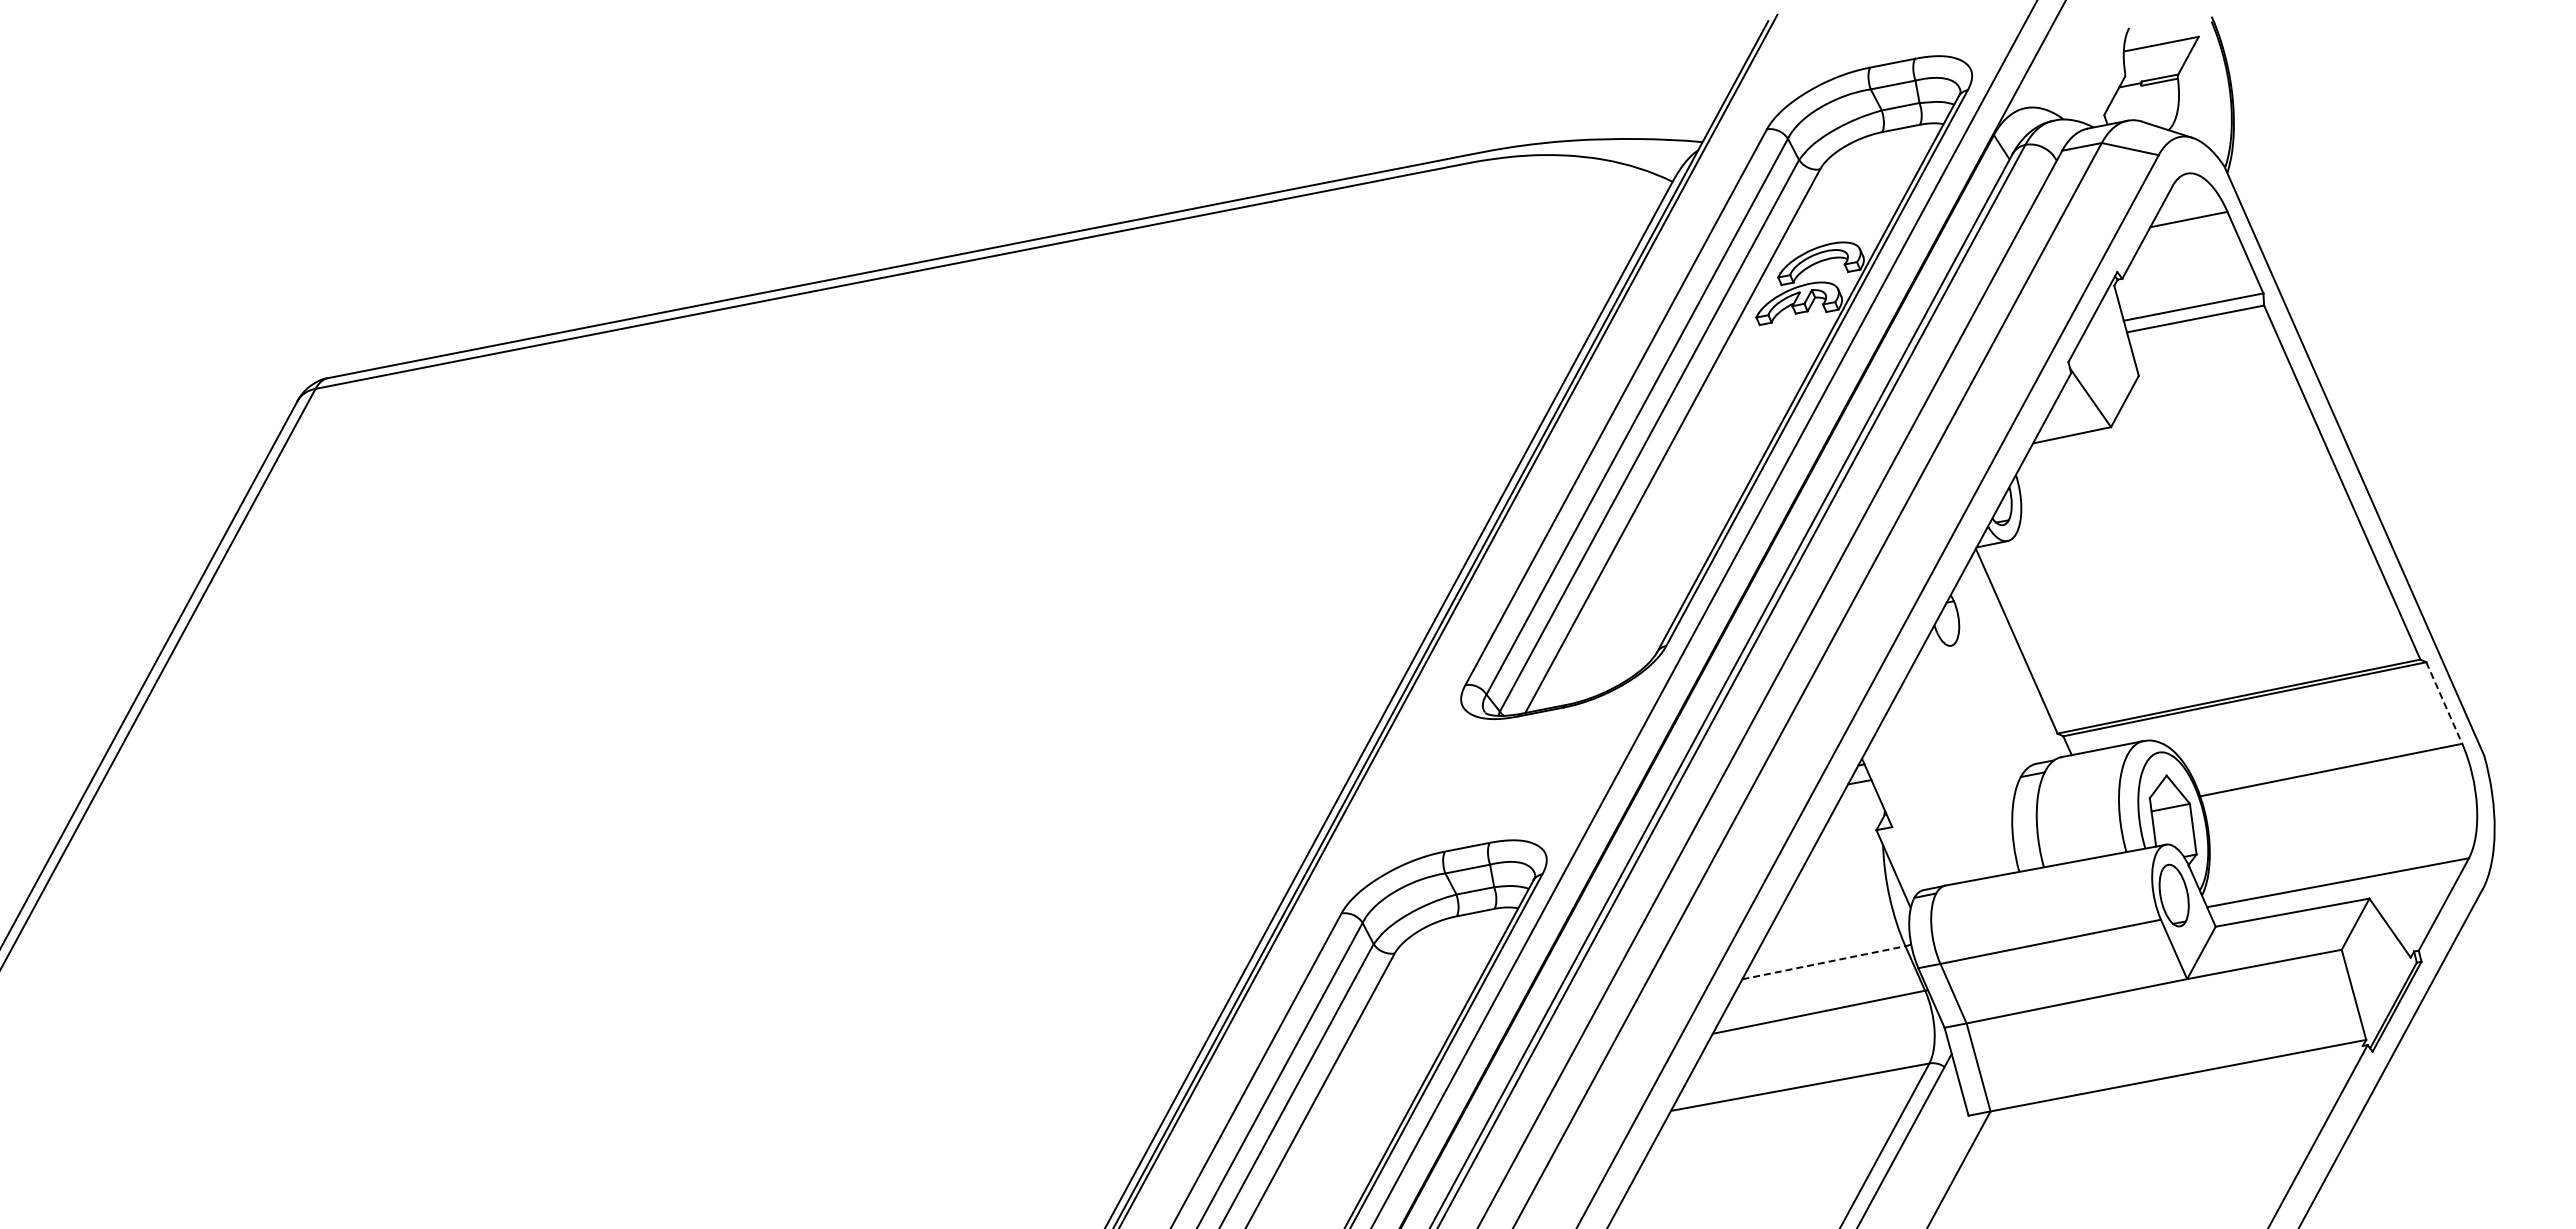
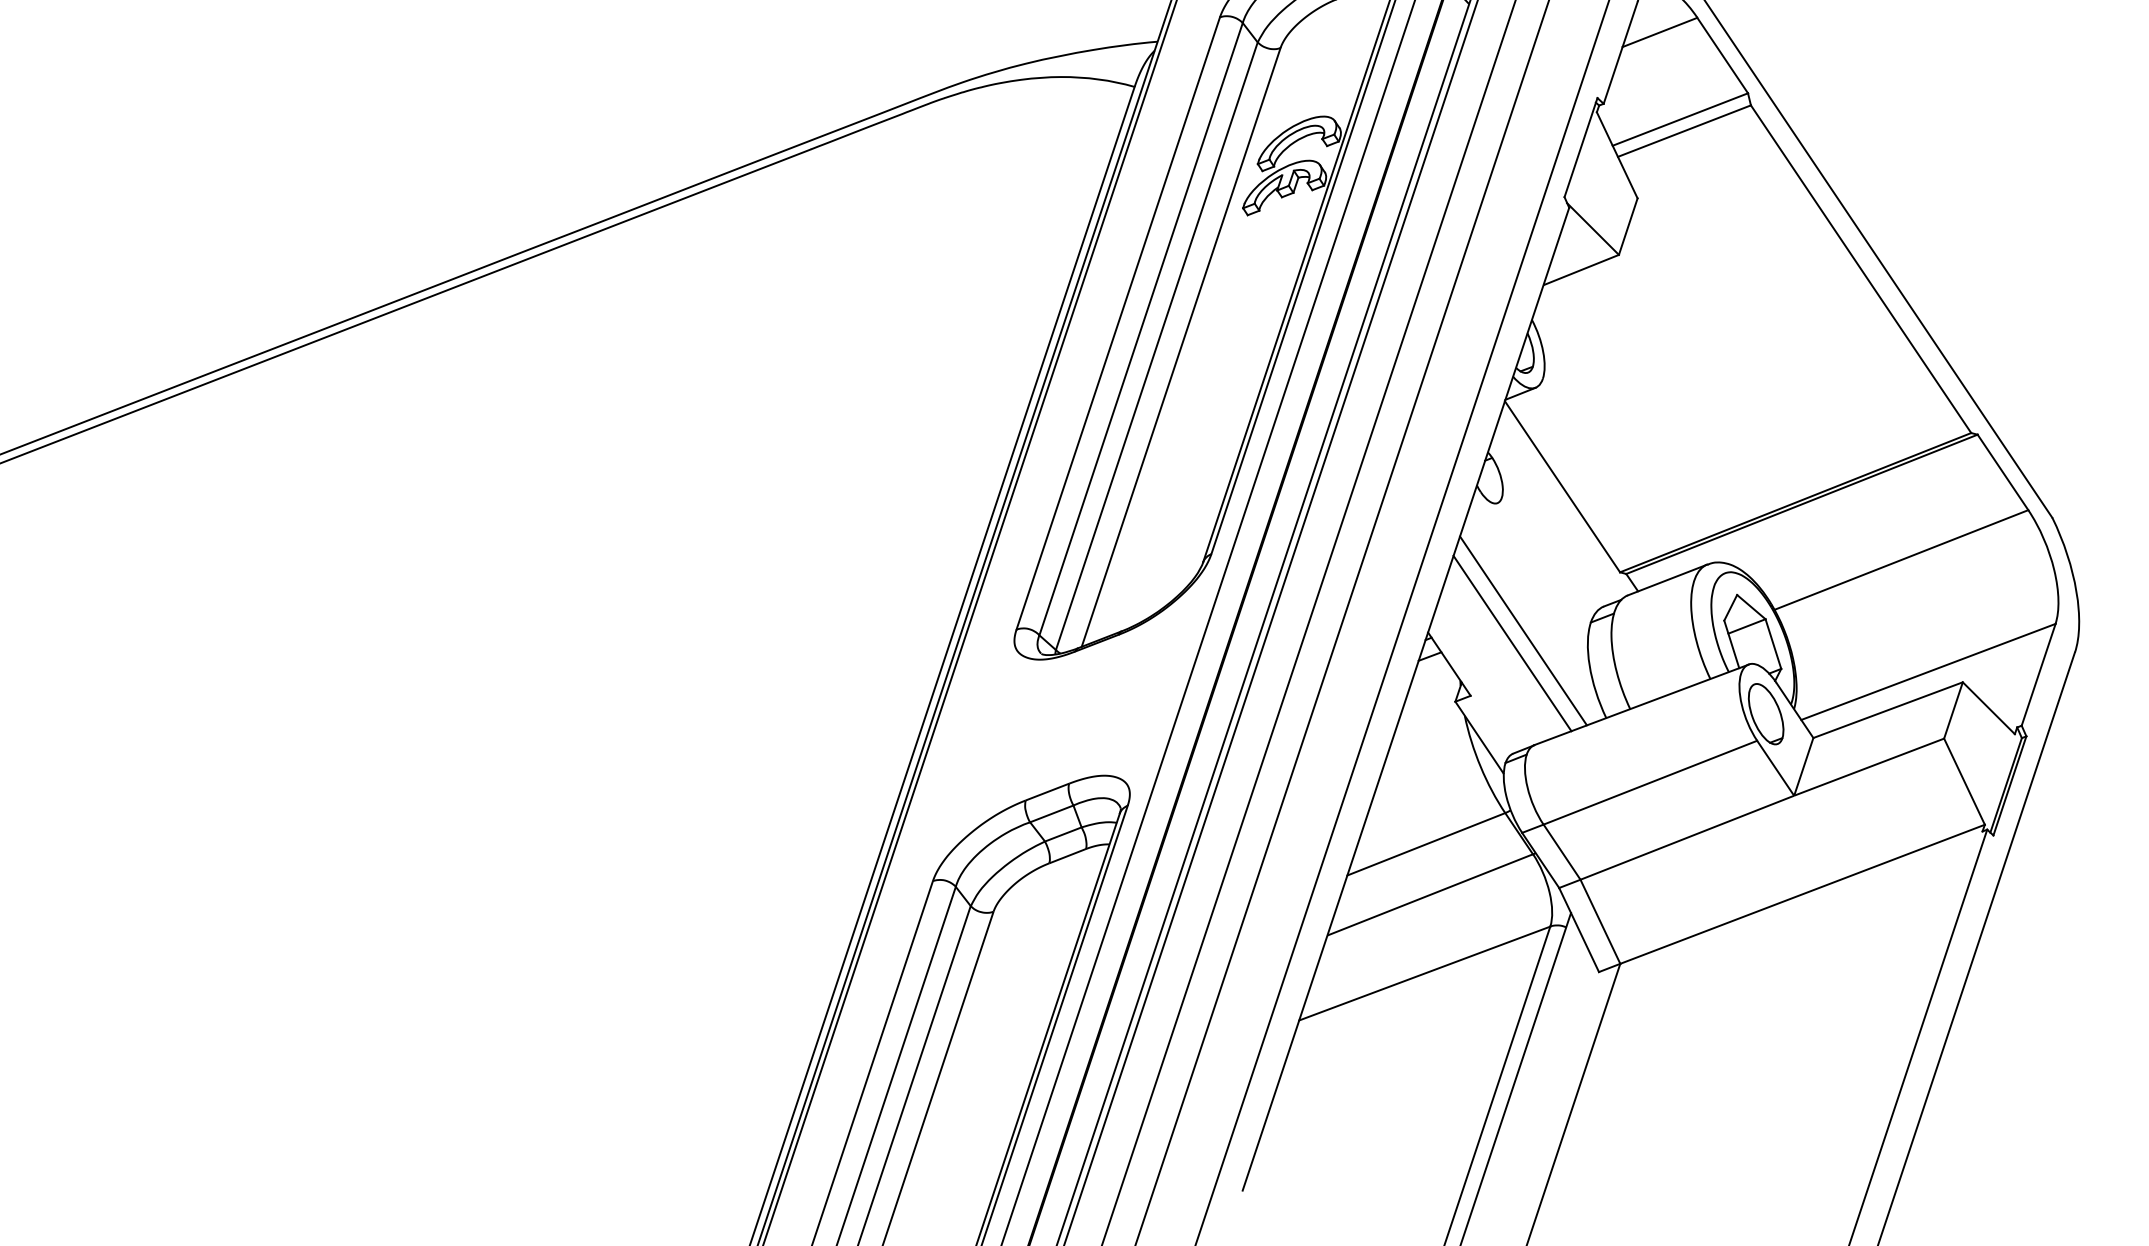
line: (2444, 703) -> (2003, 472), dashed -> solid
line: (1954, 773) -> (1523, 630), added
line: (1941, 783) -> (1512, 643), added
line: (1824, 962) -> (1426, 843), dashed -> solid

